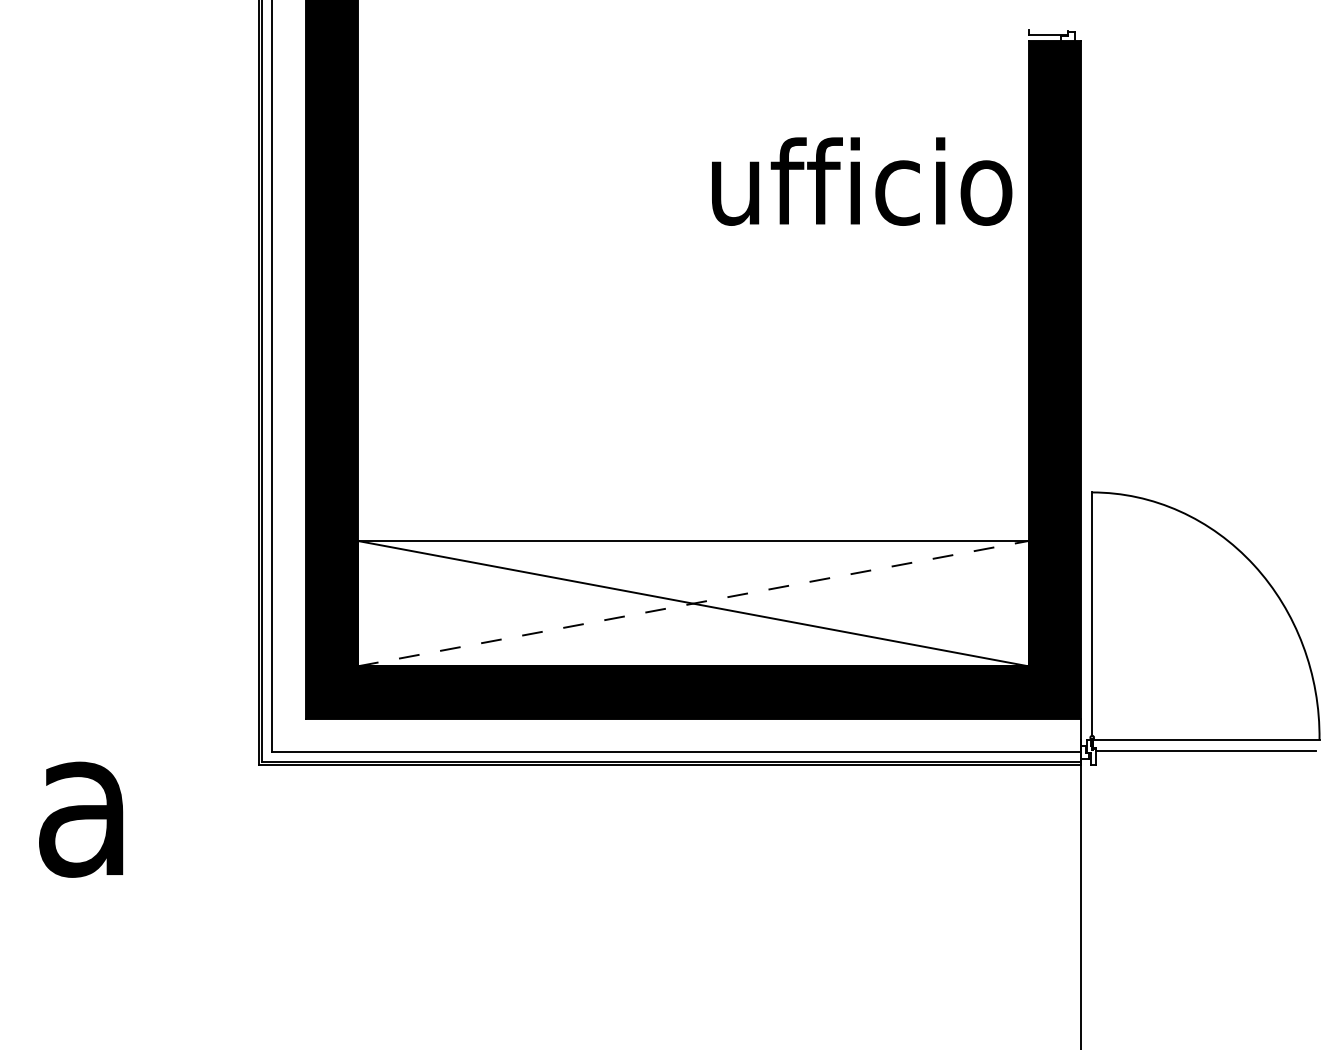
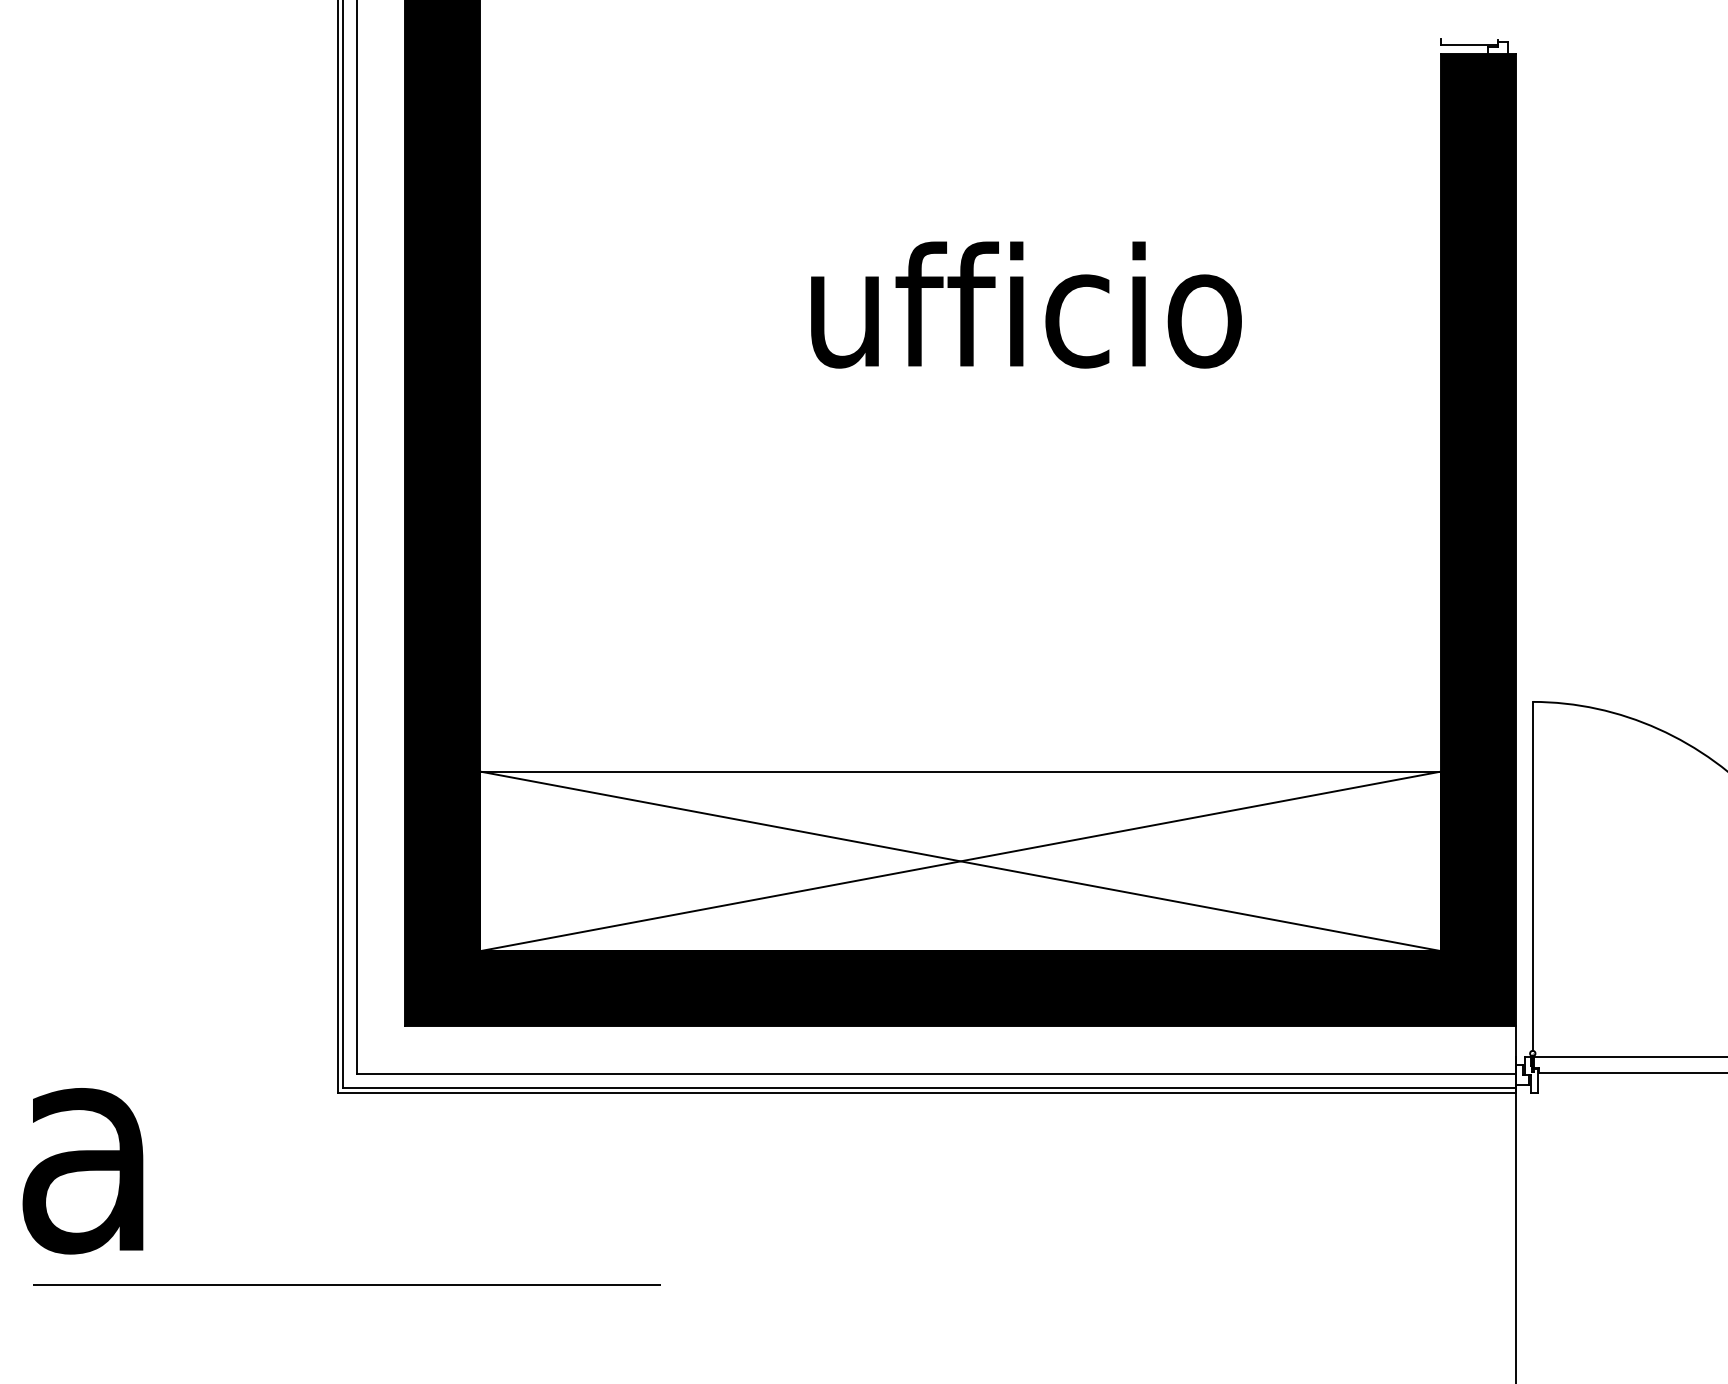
text: (862, 181) -> (1027, 304), moved
line: (693, 603) -> (961, 861), dashed -> solid
line: (264, 898) -> (345, 1284), added

